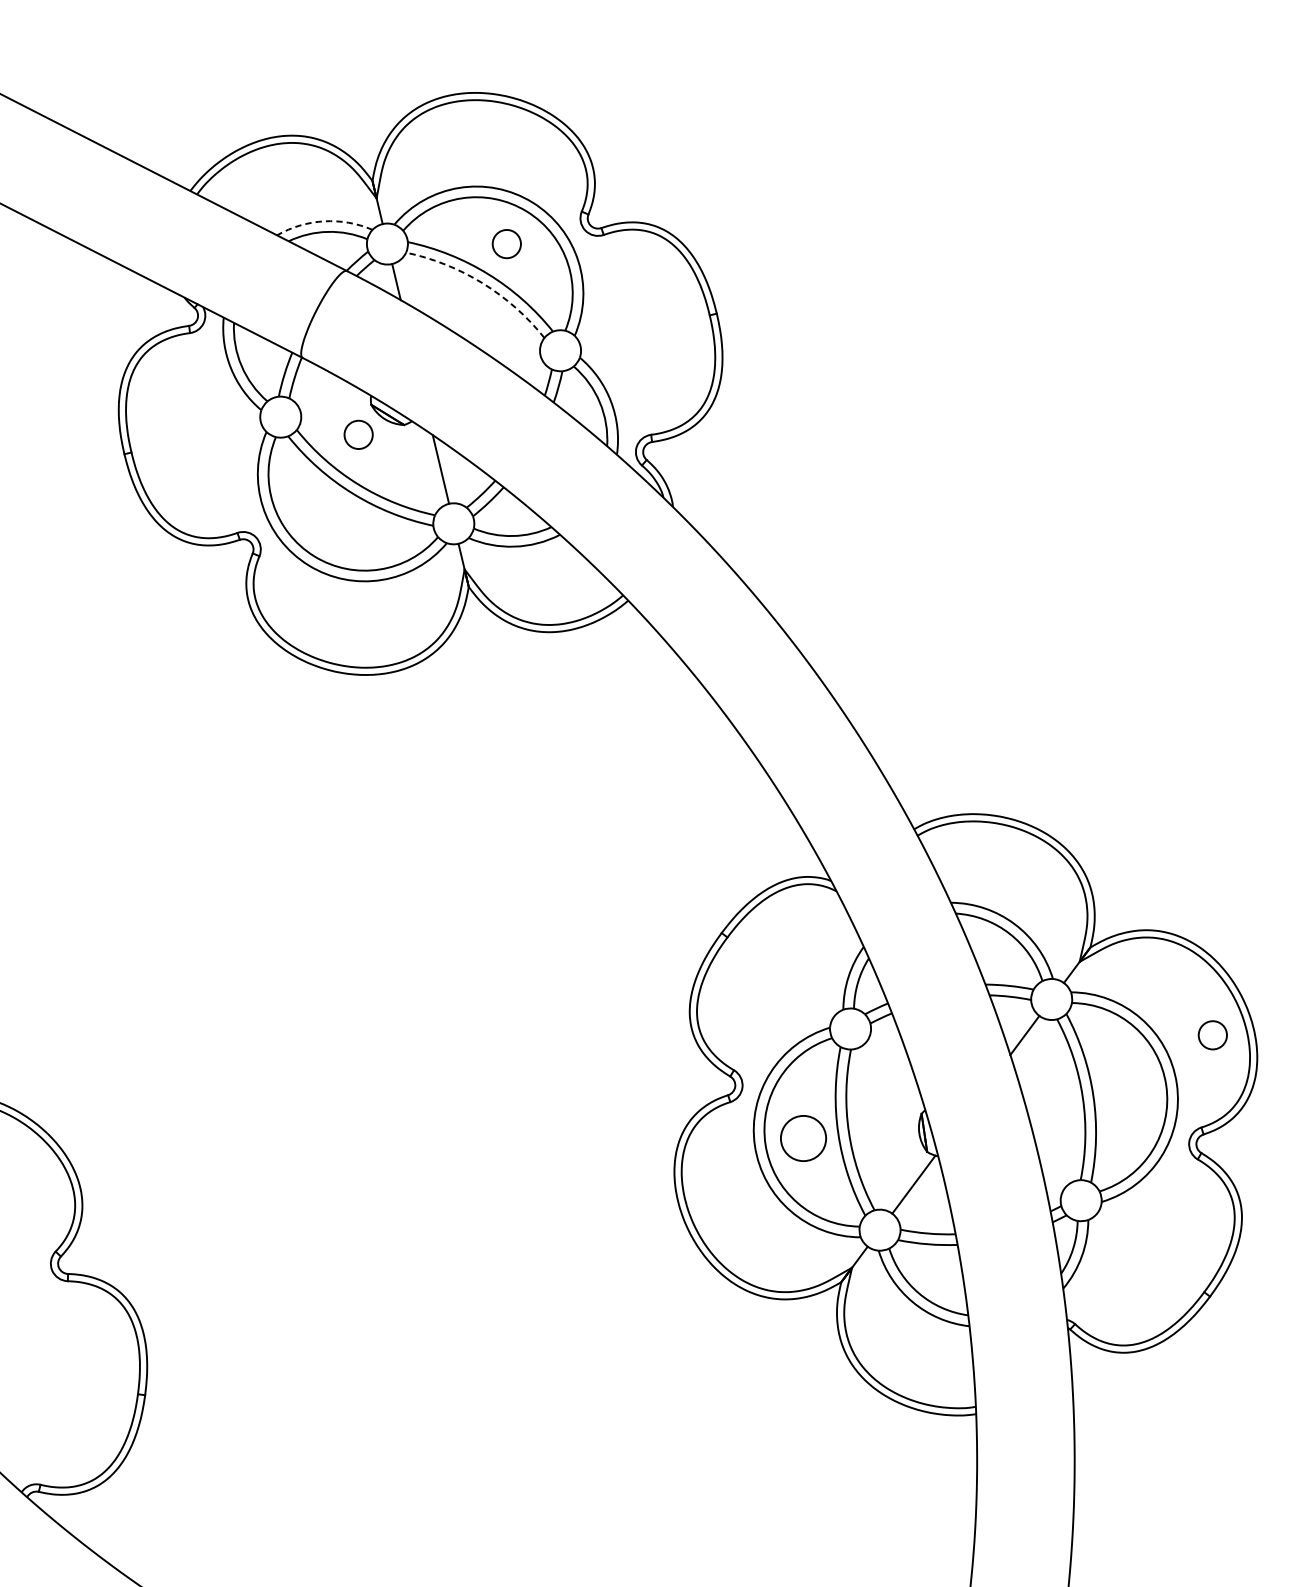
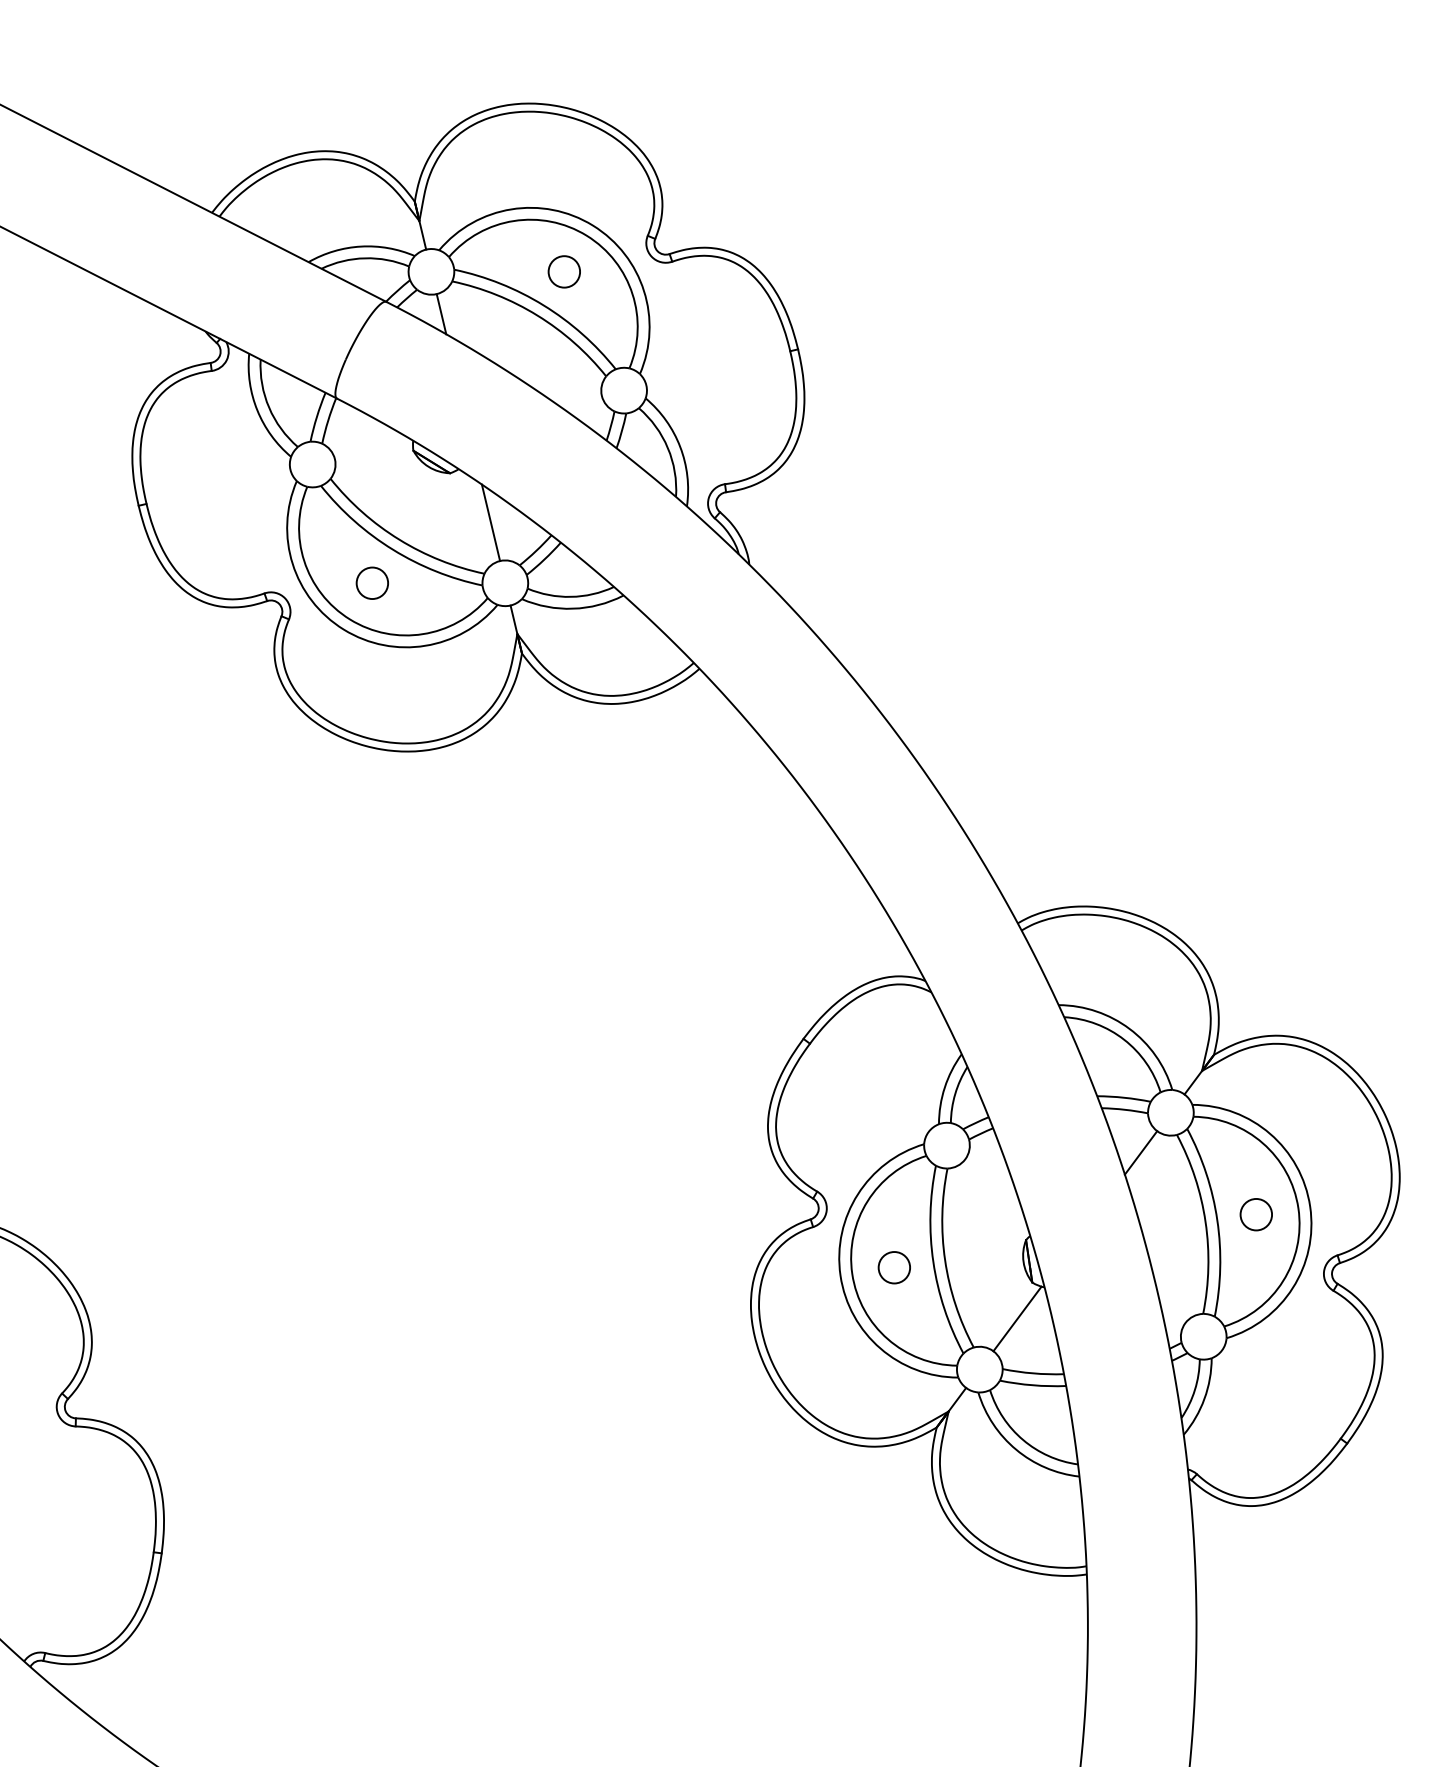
arc: (324, 221) -> (361, 246), dashed -> solid
arc: (482, 283) -> (537, 315), dashed -> solid
circle: (357, 434) -> (371, 582), moved
circle: (1212, 1035) -> (1255, 1214), moved
circle: (802, 1138) -> (893, 1267), size x0.62

